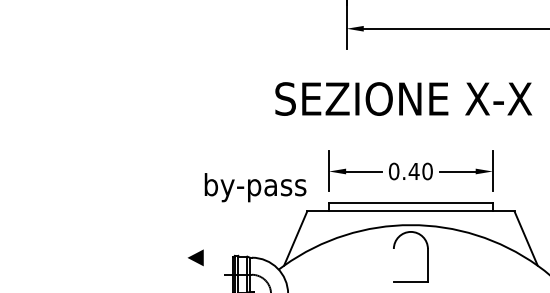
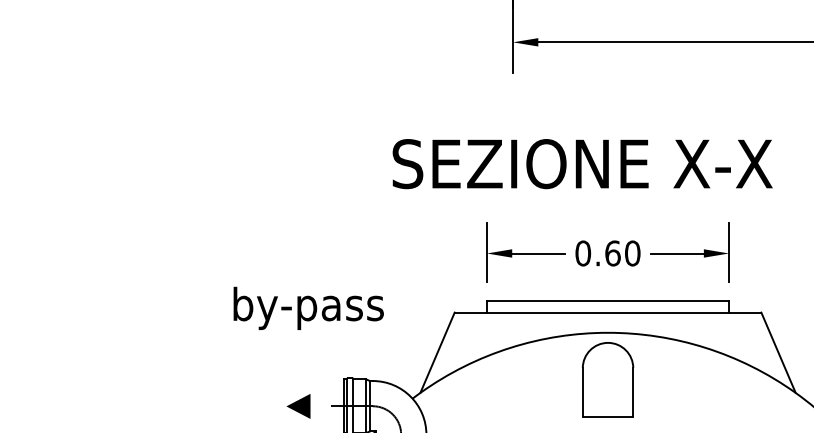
text: (403, 98) -> (582, 163), moved
text: (413, 171) -> (611, 253), 0.40 -> 0.60
text: (255, 187) -> (308, 308), moved
line: (195, 257) -> (298, 405), moved
line: (393, 264) -> (582, 391), added

